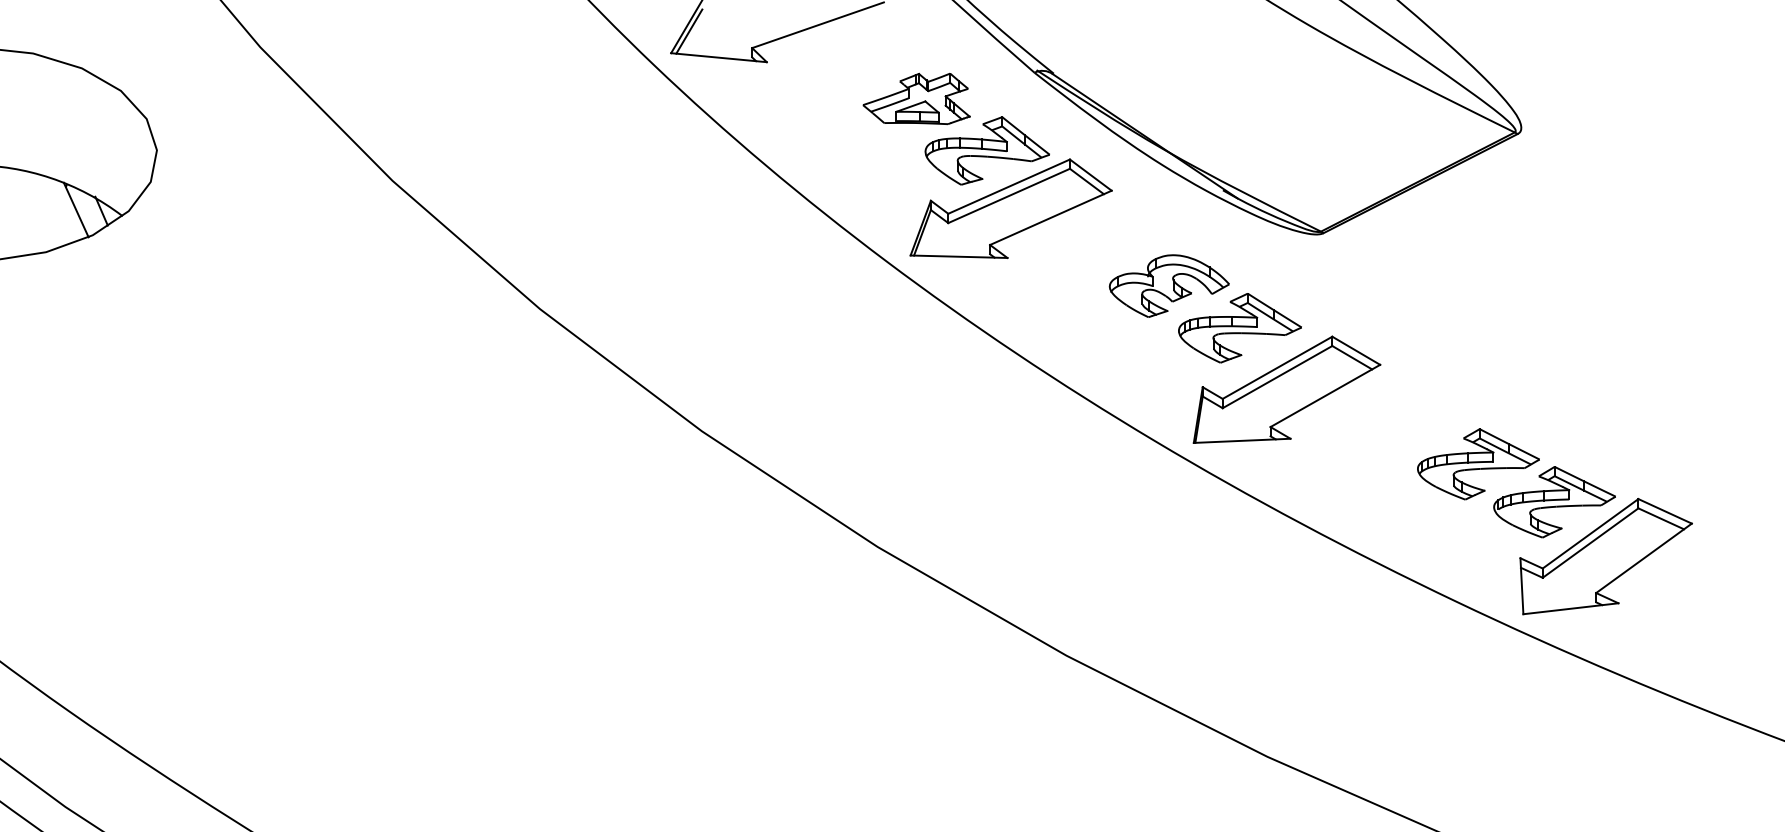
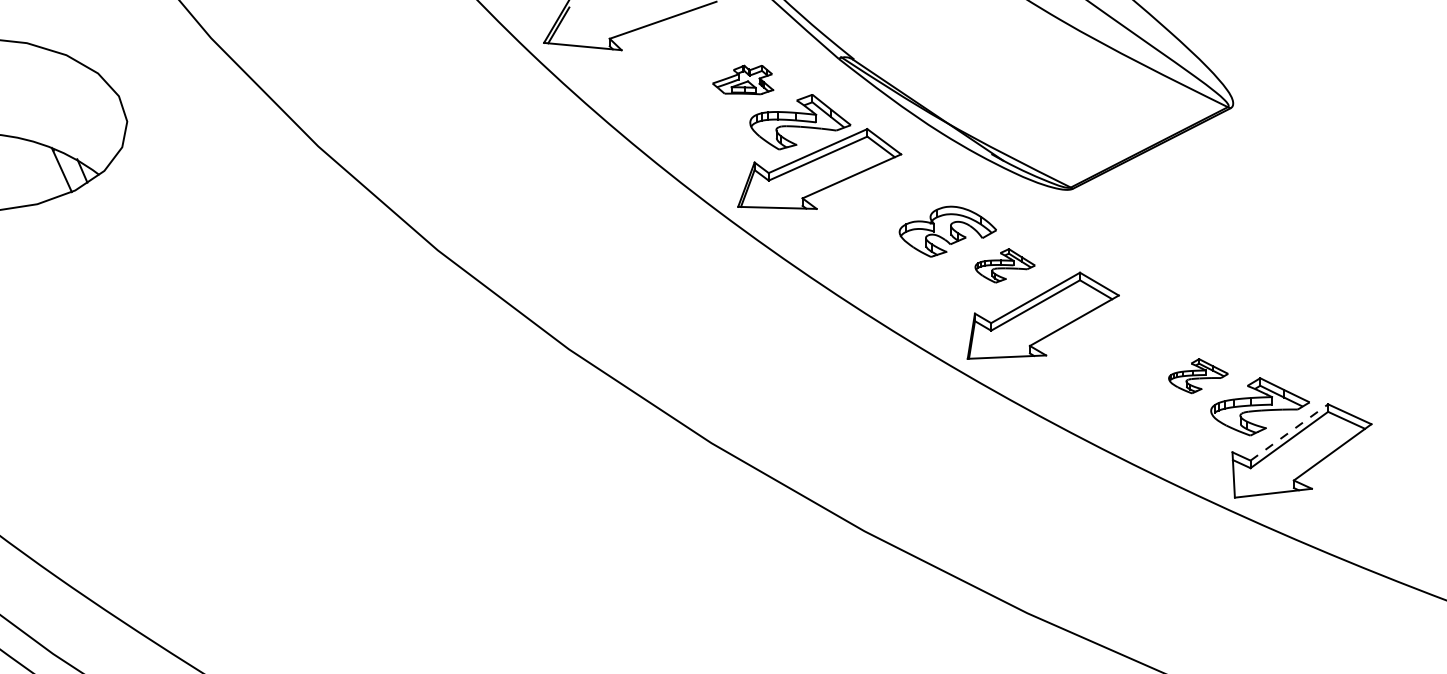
part: (916, 98) -> (742, 79), size x0.7
part: (1239, 328) -> (1004, 266), size x0.6
part: (1478, 464) -> (1198, 376), size x0.6
line: (1590, 533) -> (1289, 432), solid -> dashed

